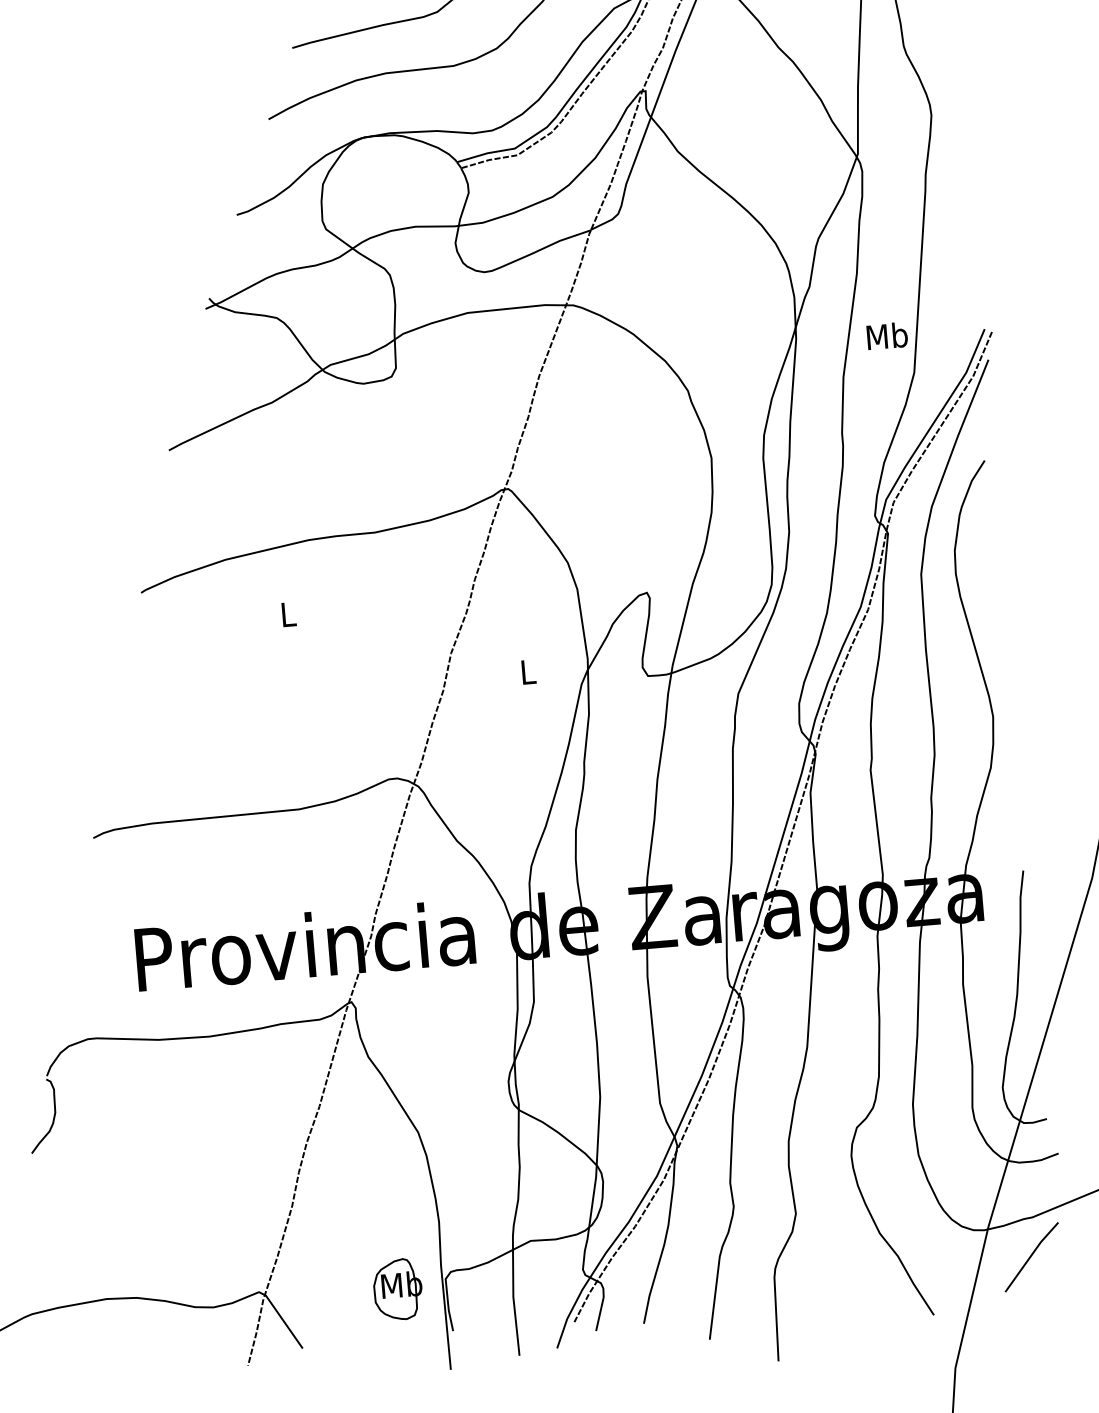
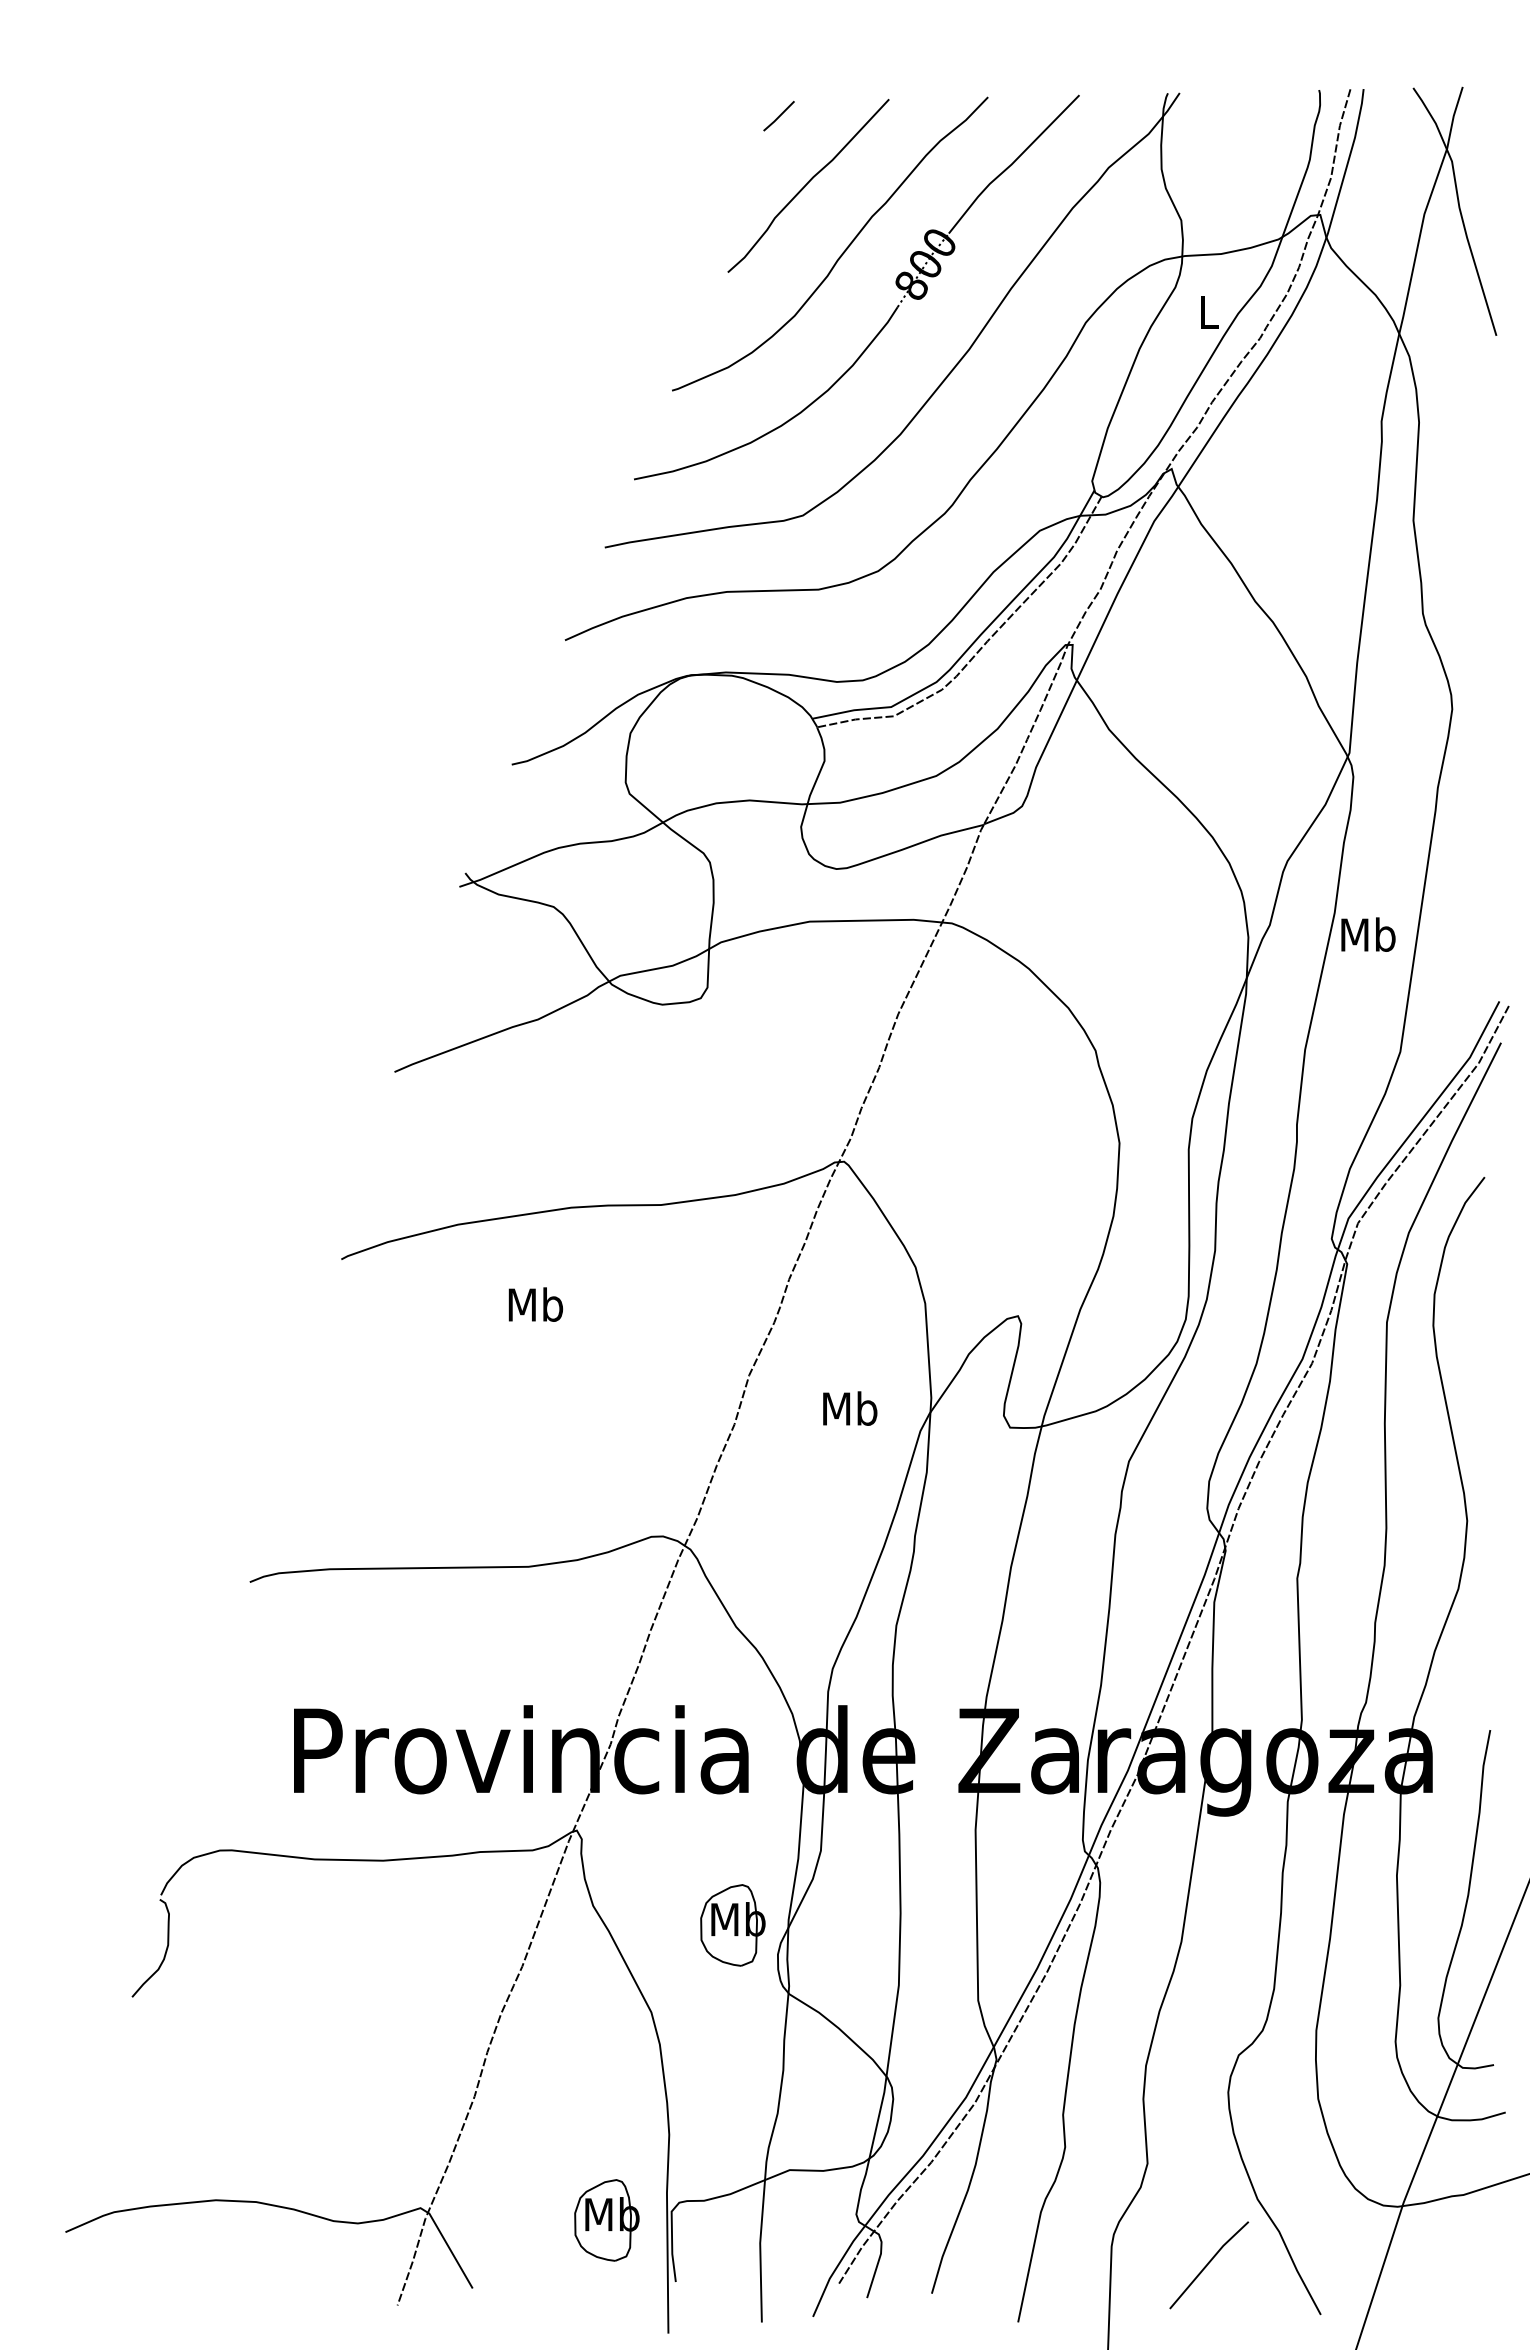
text: (887, 335) -> (1368, 934), moved
text: (288, 614) -> (535, 1304), L -> Mb
text: (528, 671) -> (850, 1408), L -> Mb
part: (472, 1062) -> (732, 1925), added
line: (1031, 1256) -> (1208, 2264), moved

